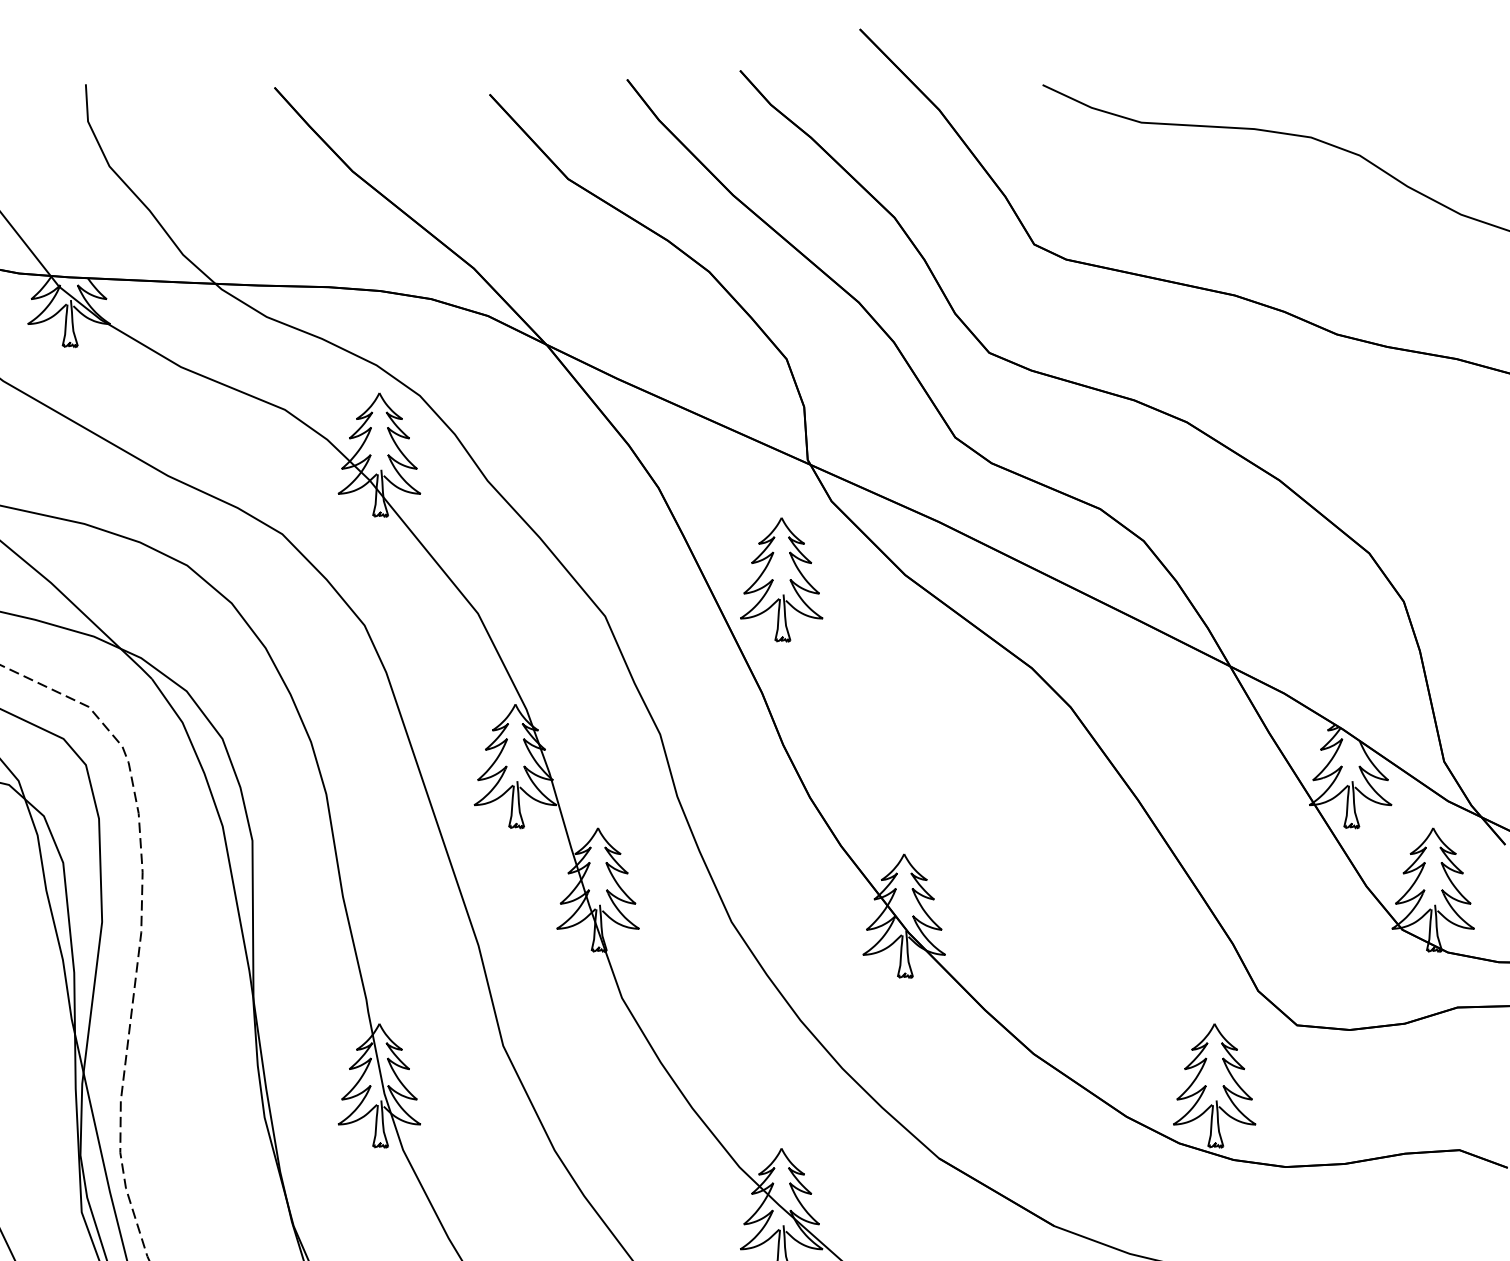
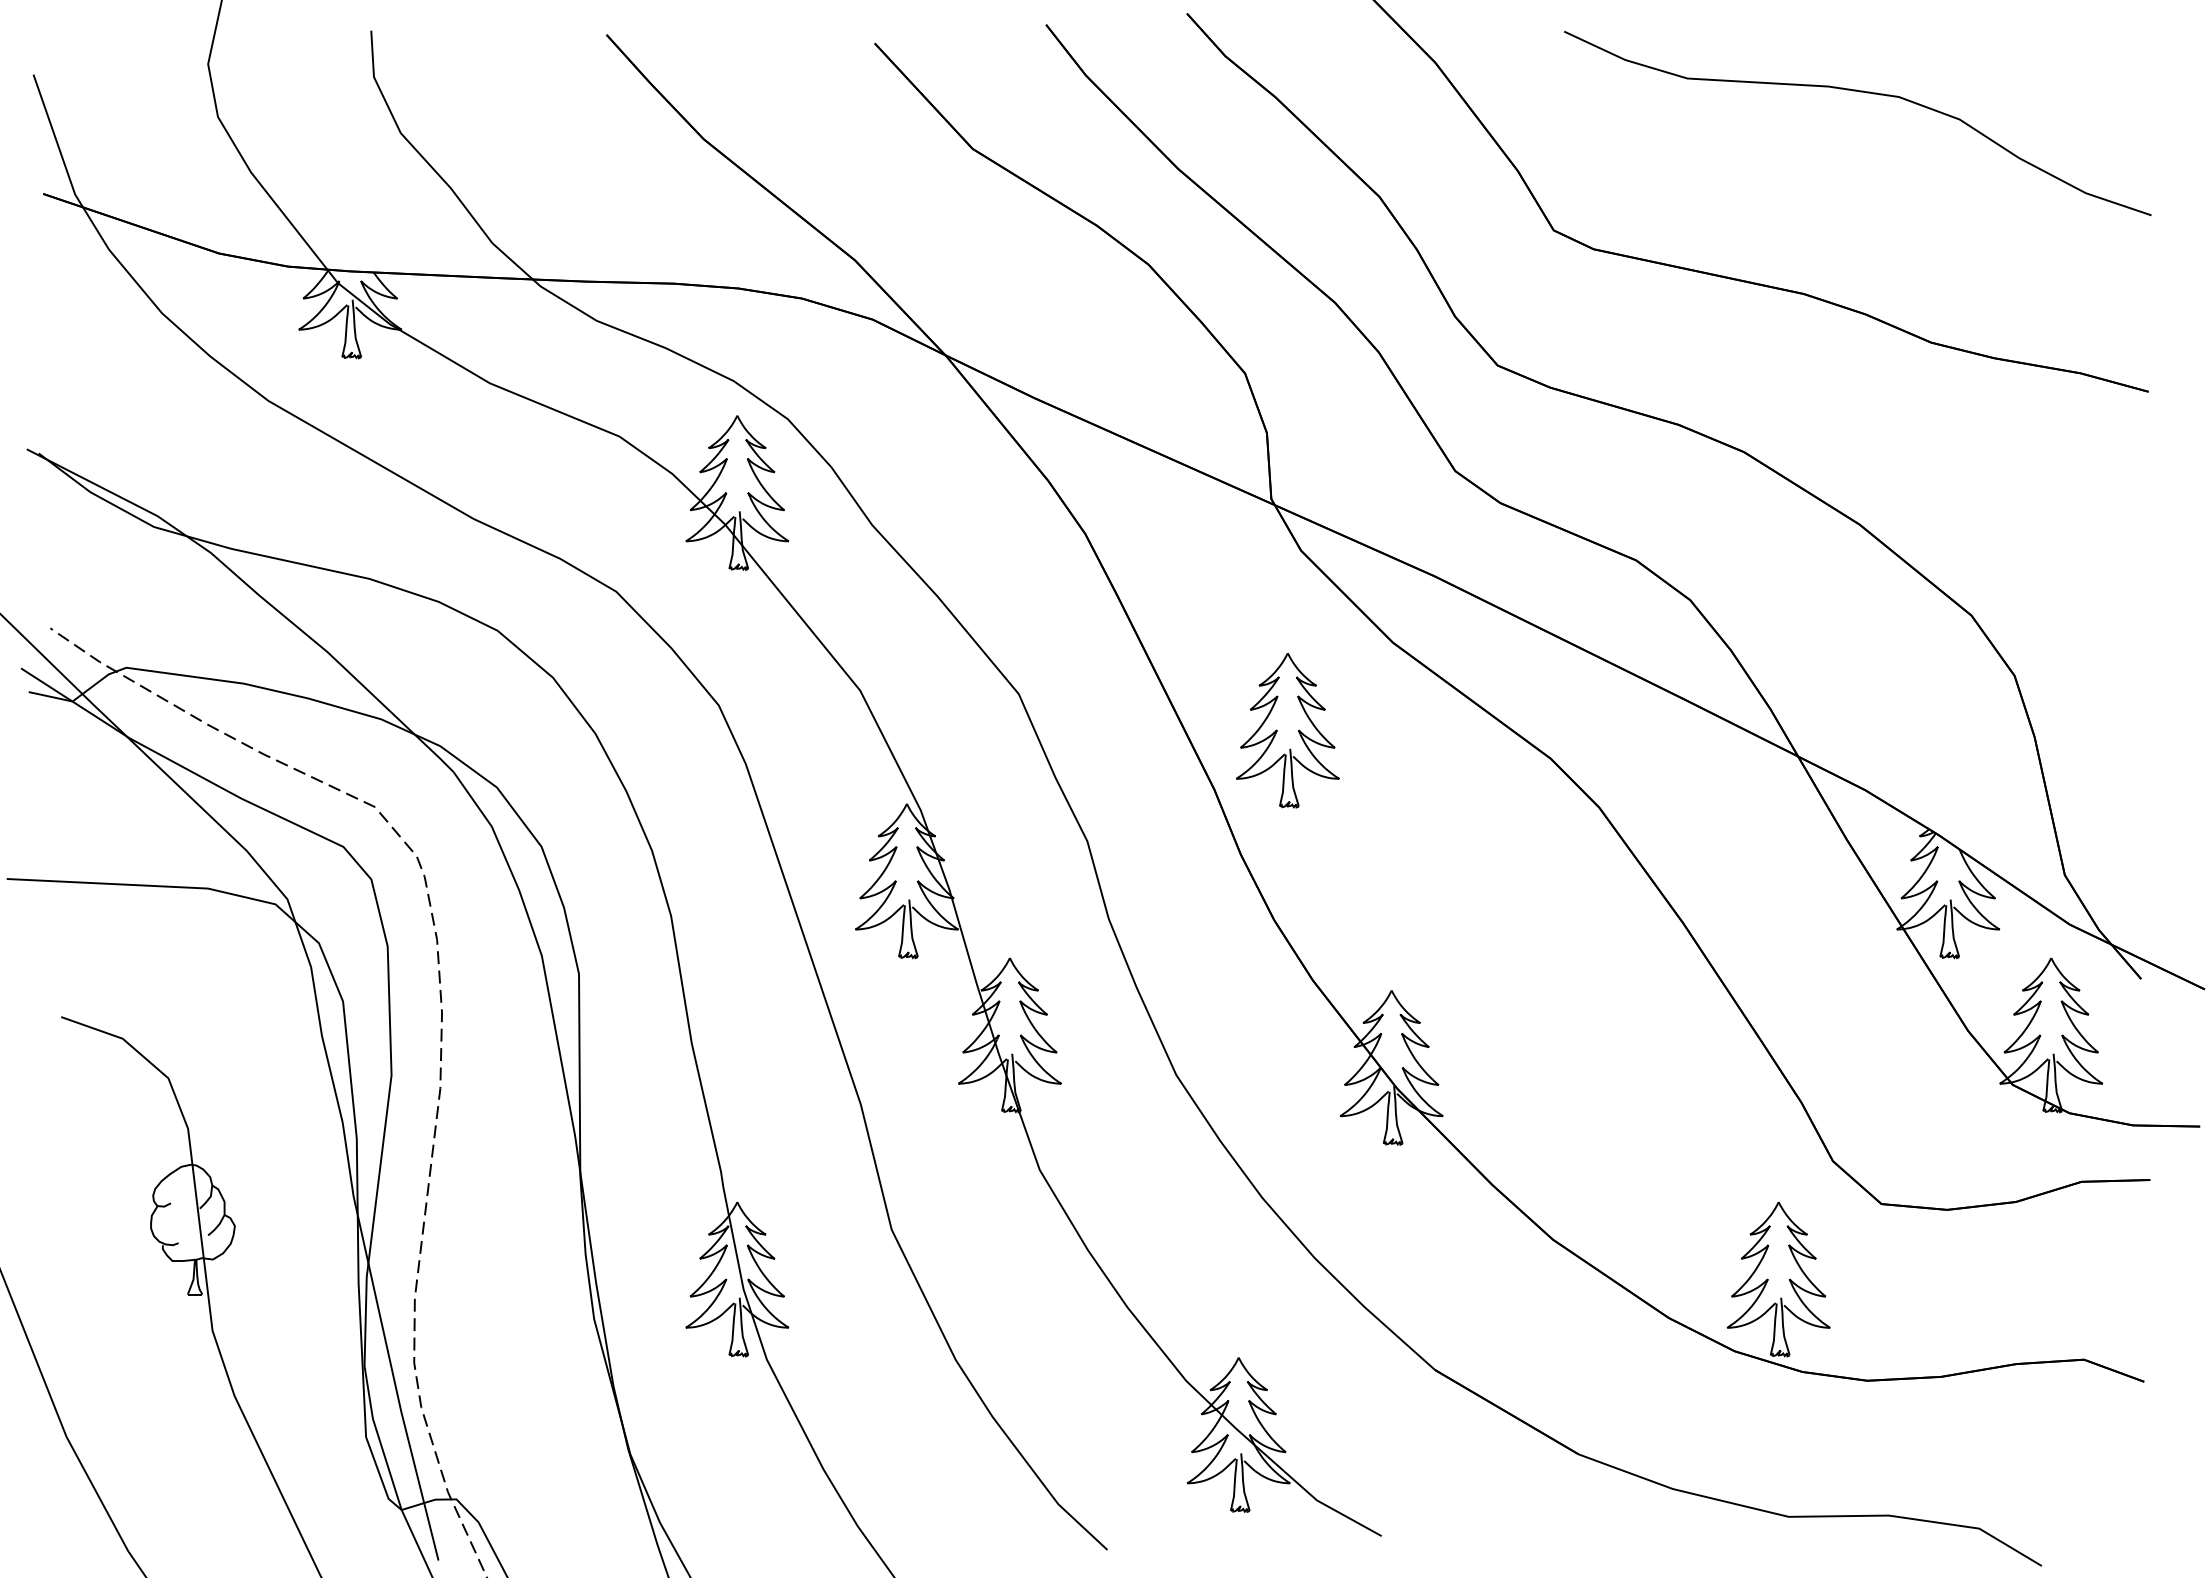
part: (781, 579) -> (1287, 730), moved

